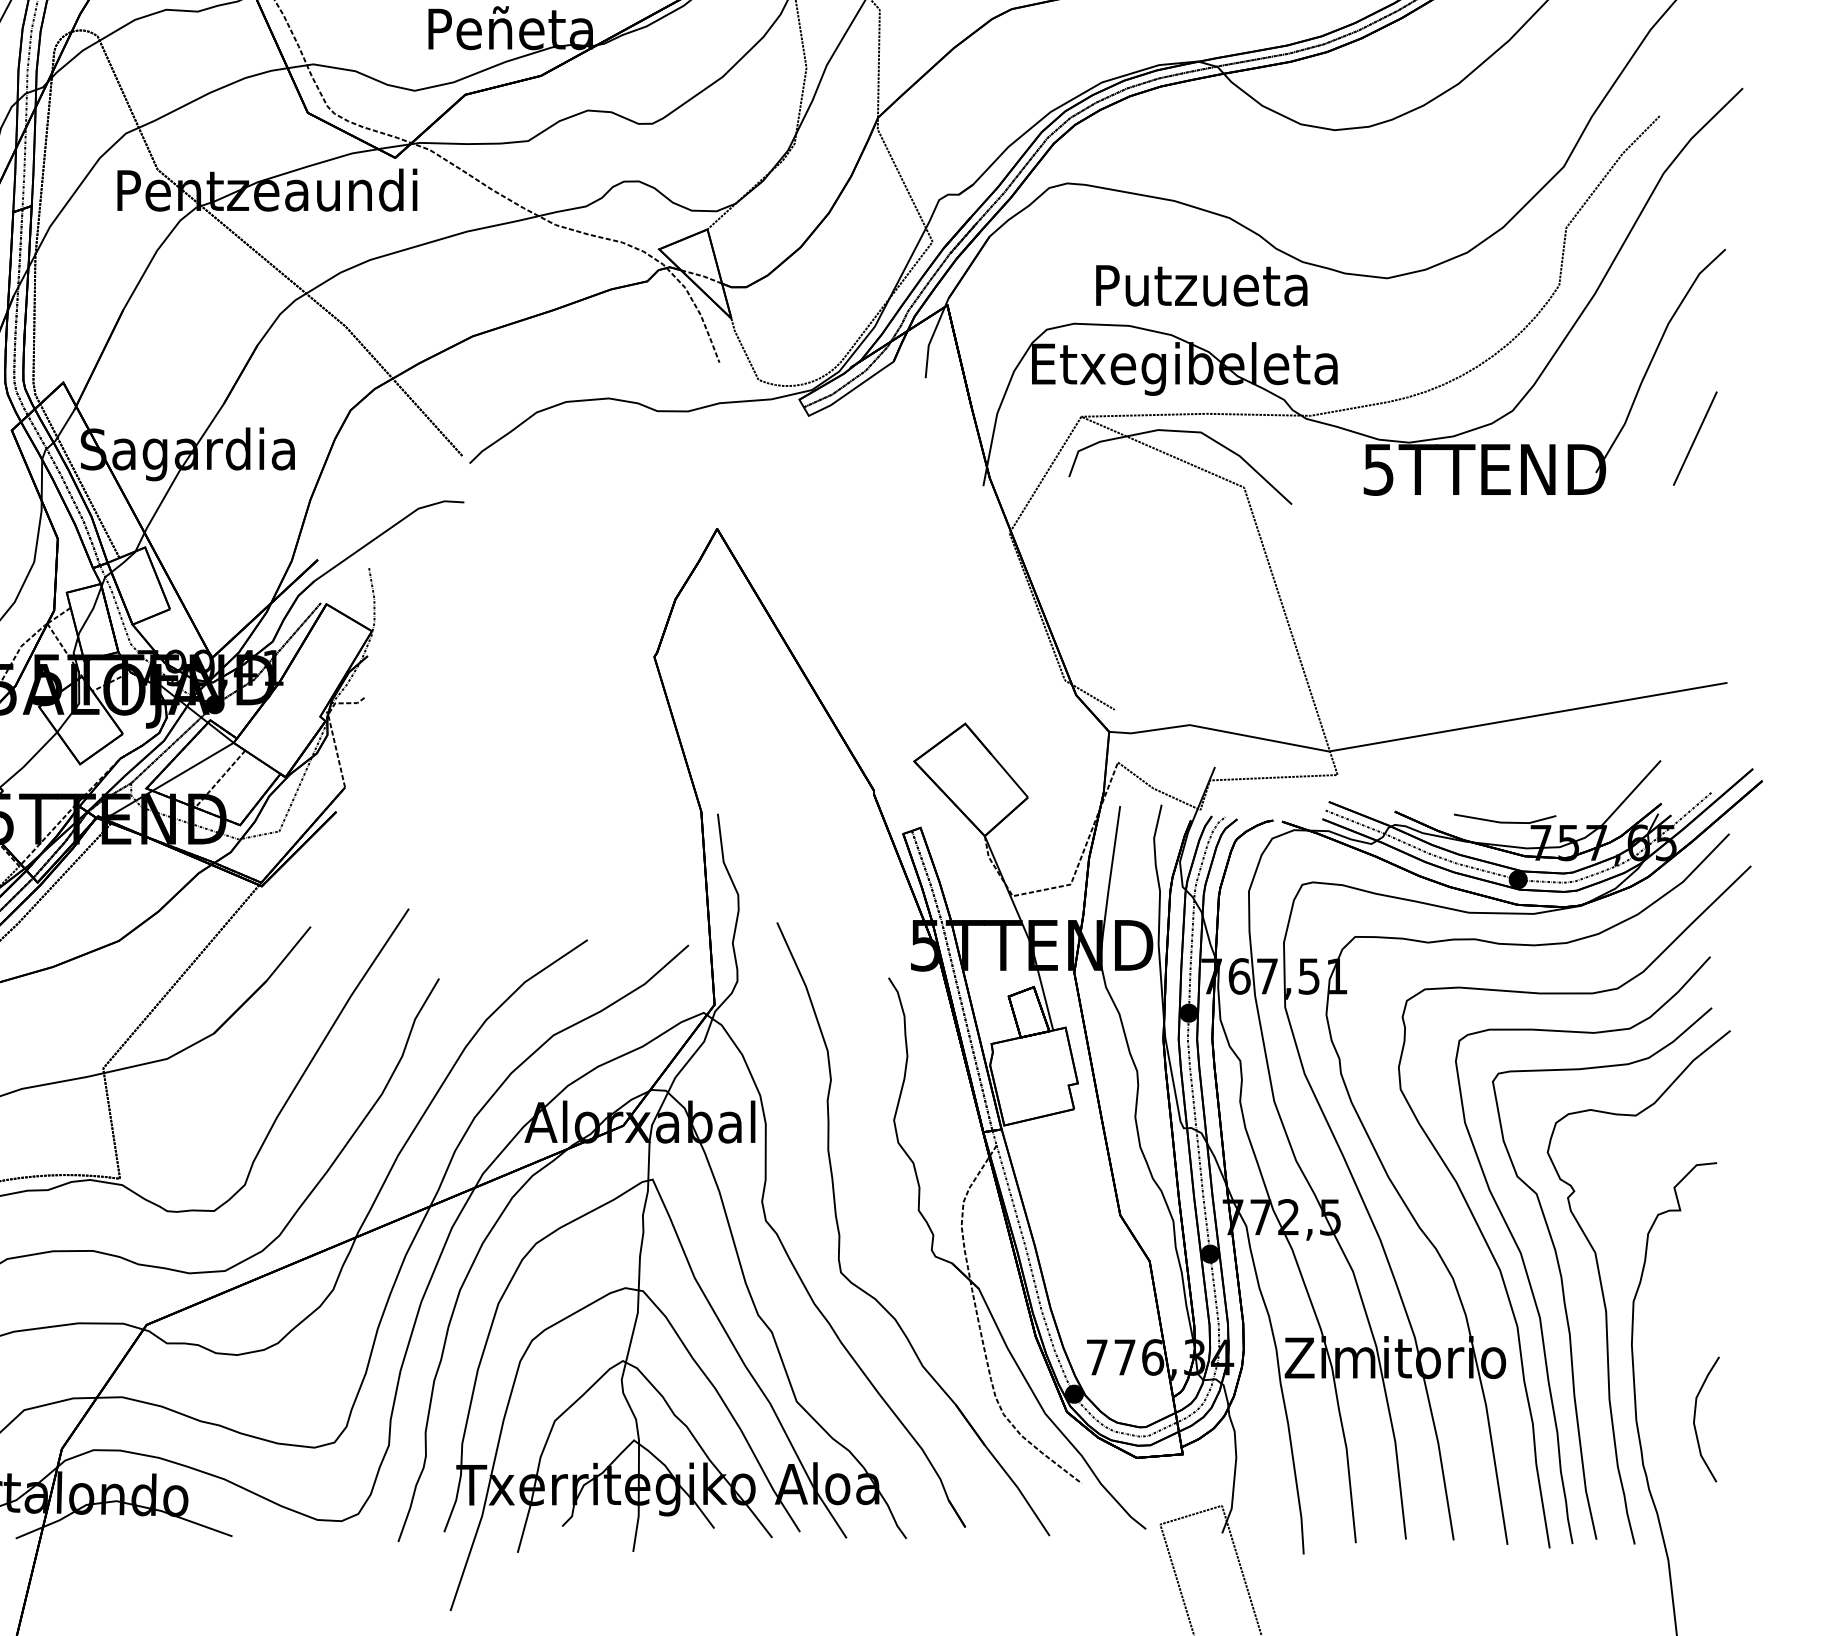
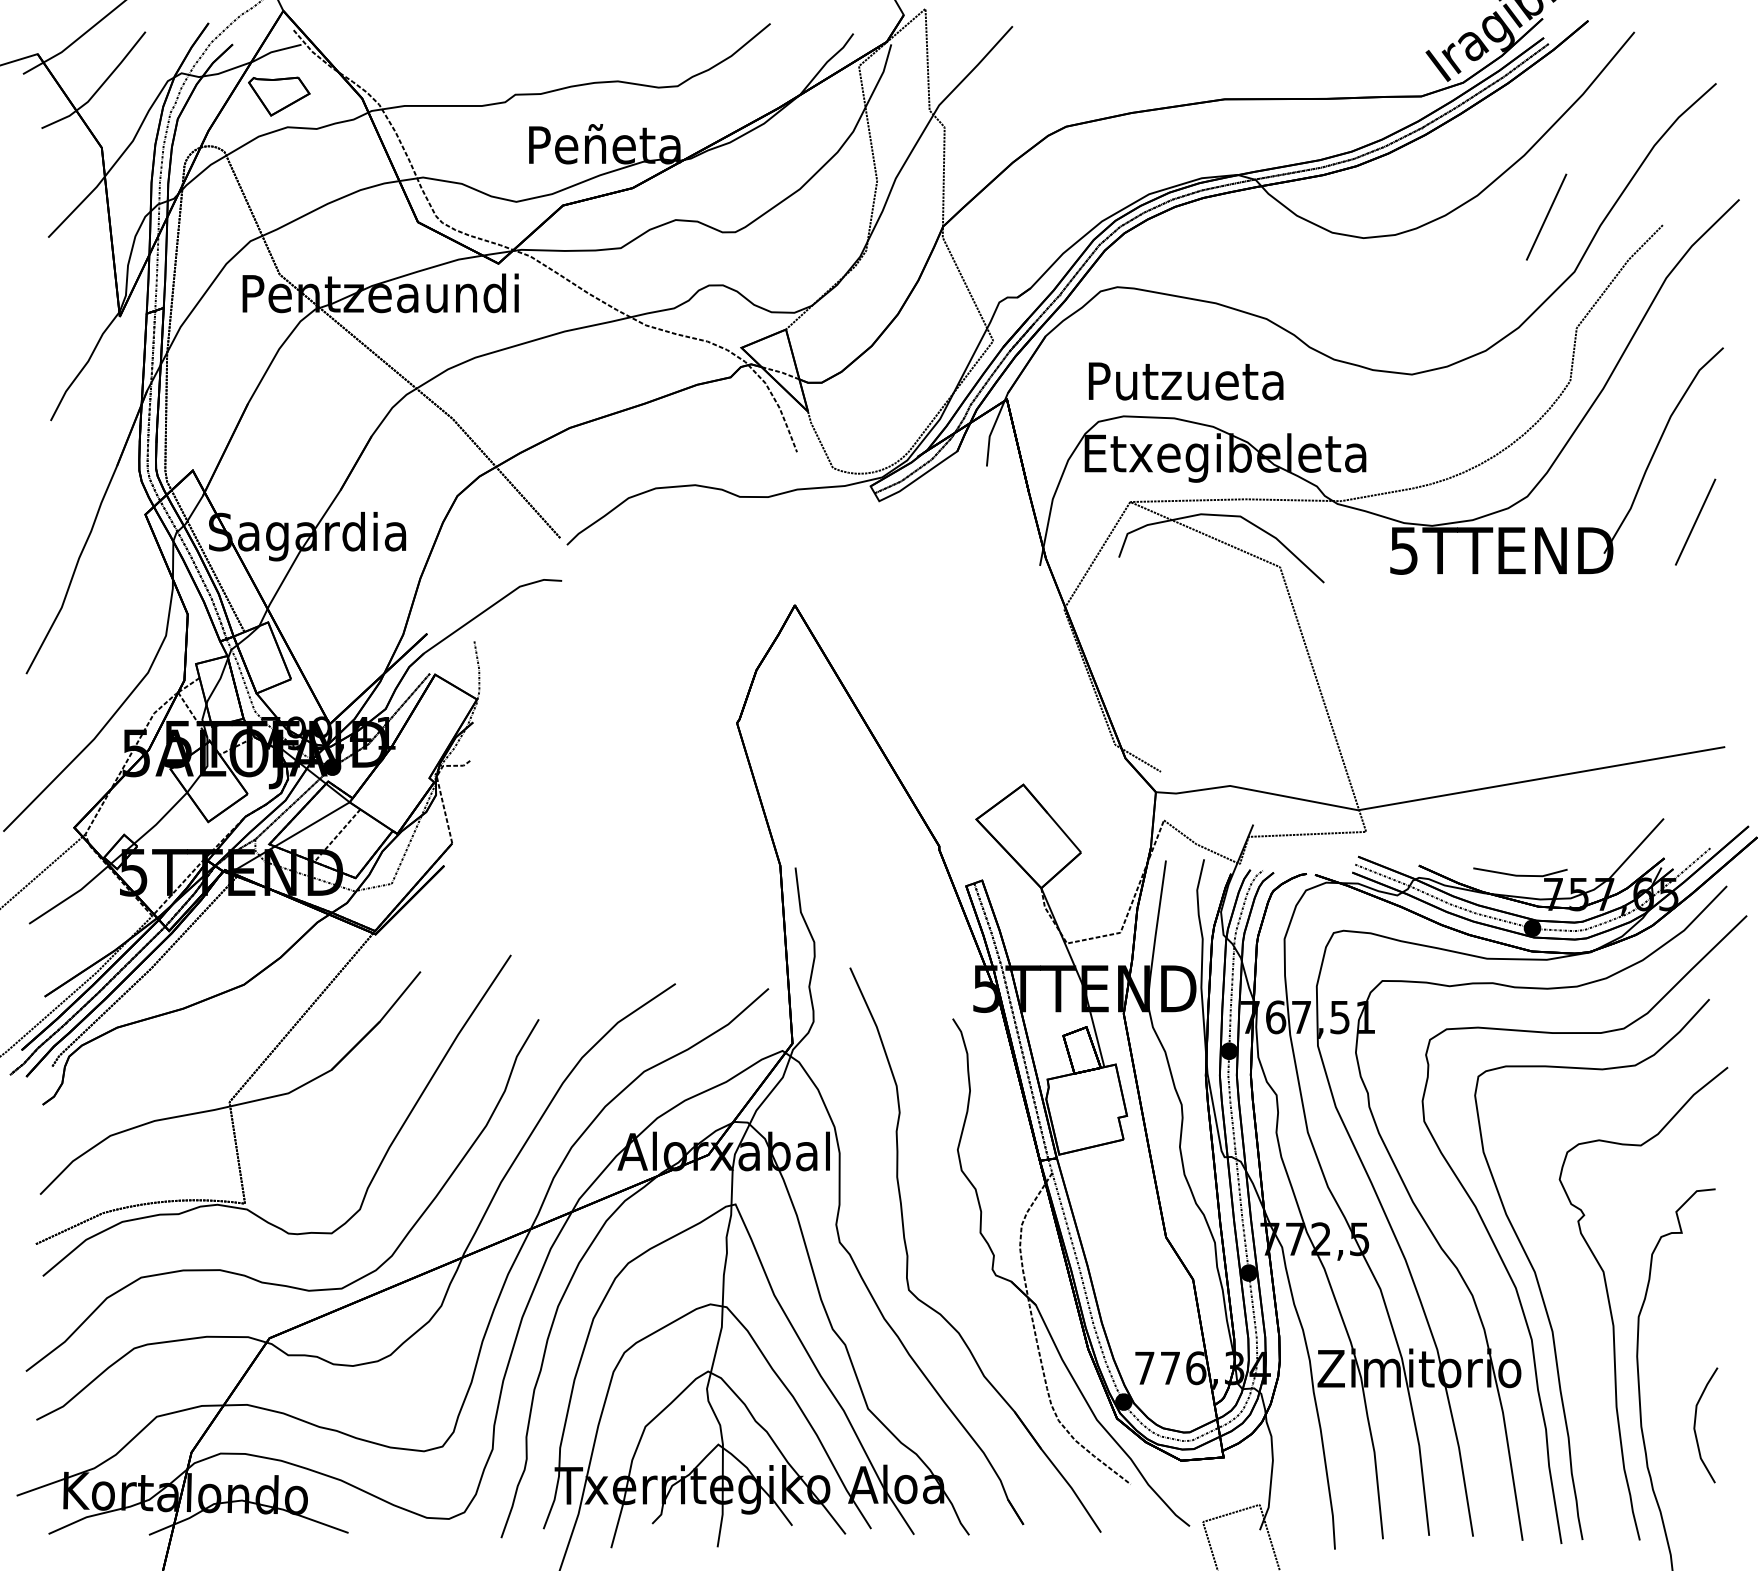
line: (1533, 106) -> (1546, 216), added
text: (1202, 285) -> (1186, 381), moved
part: (1562, 1277) -> (1573, 1294), removed

